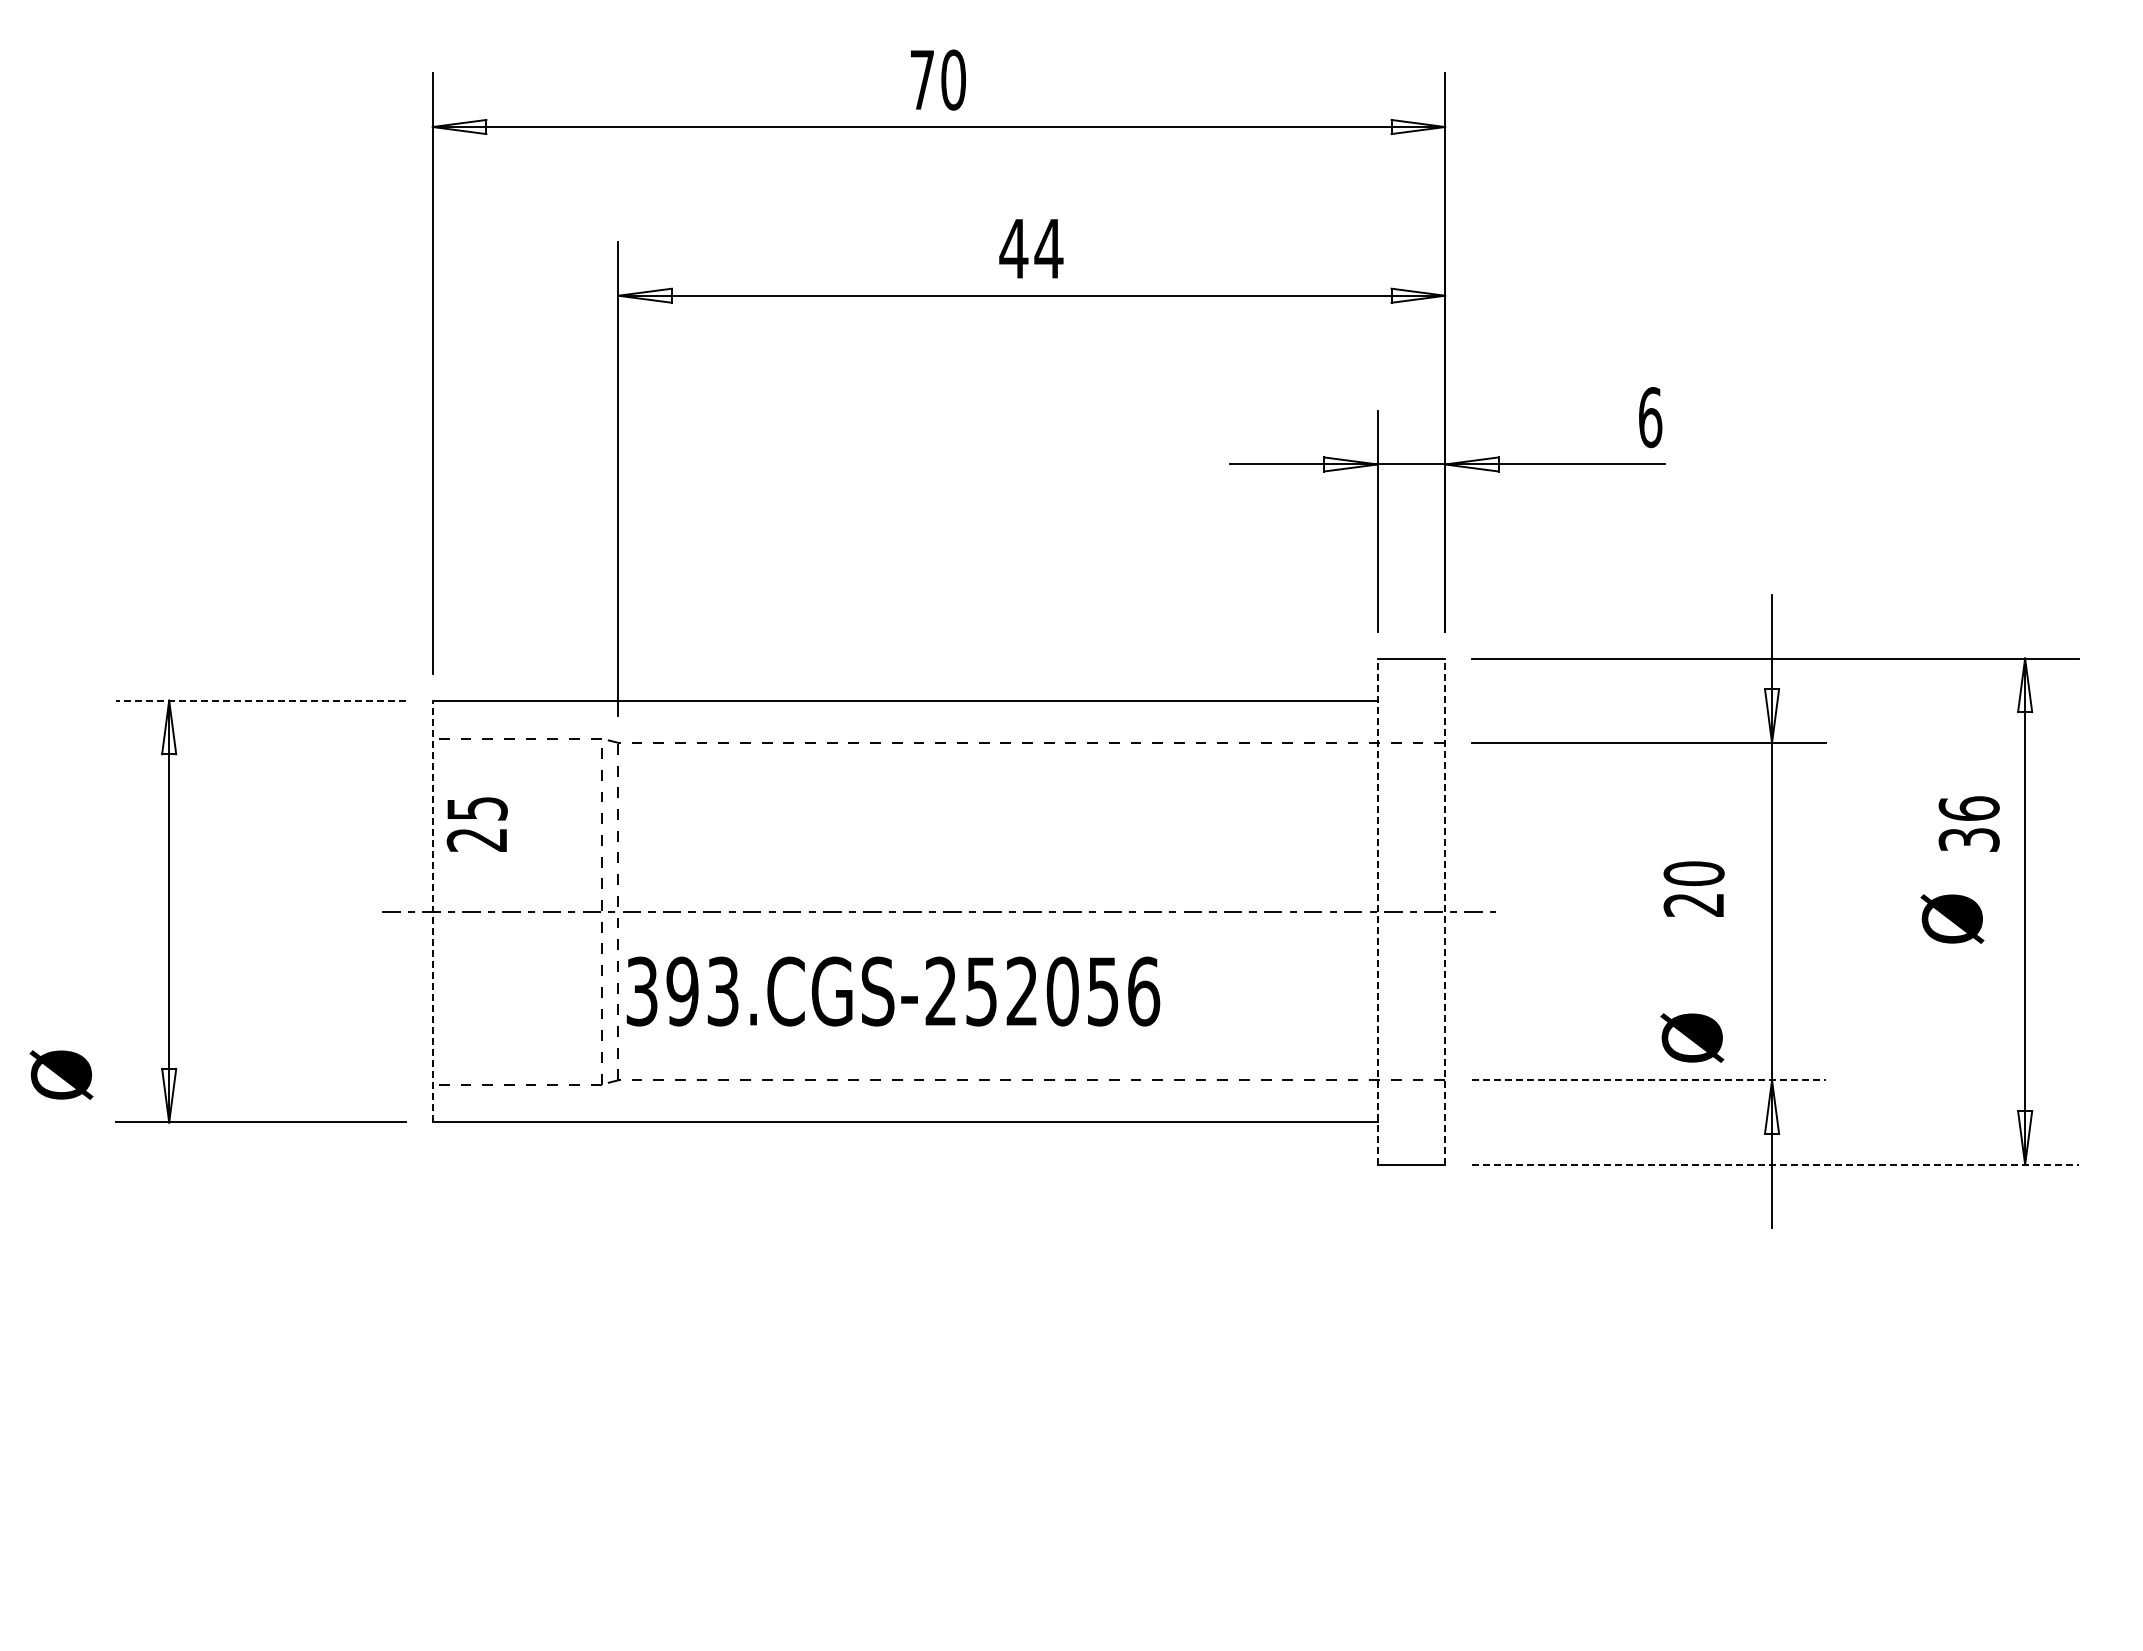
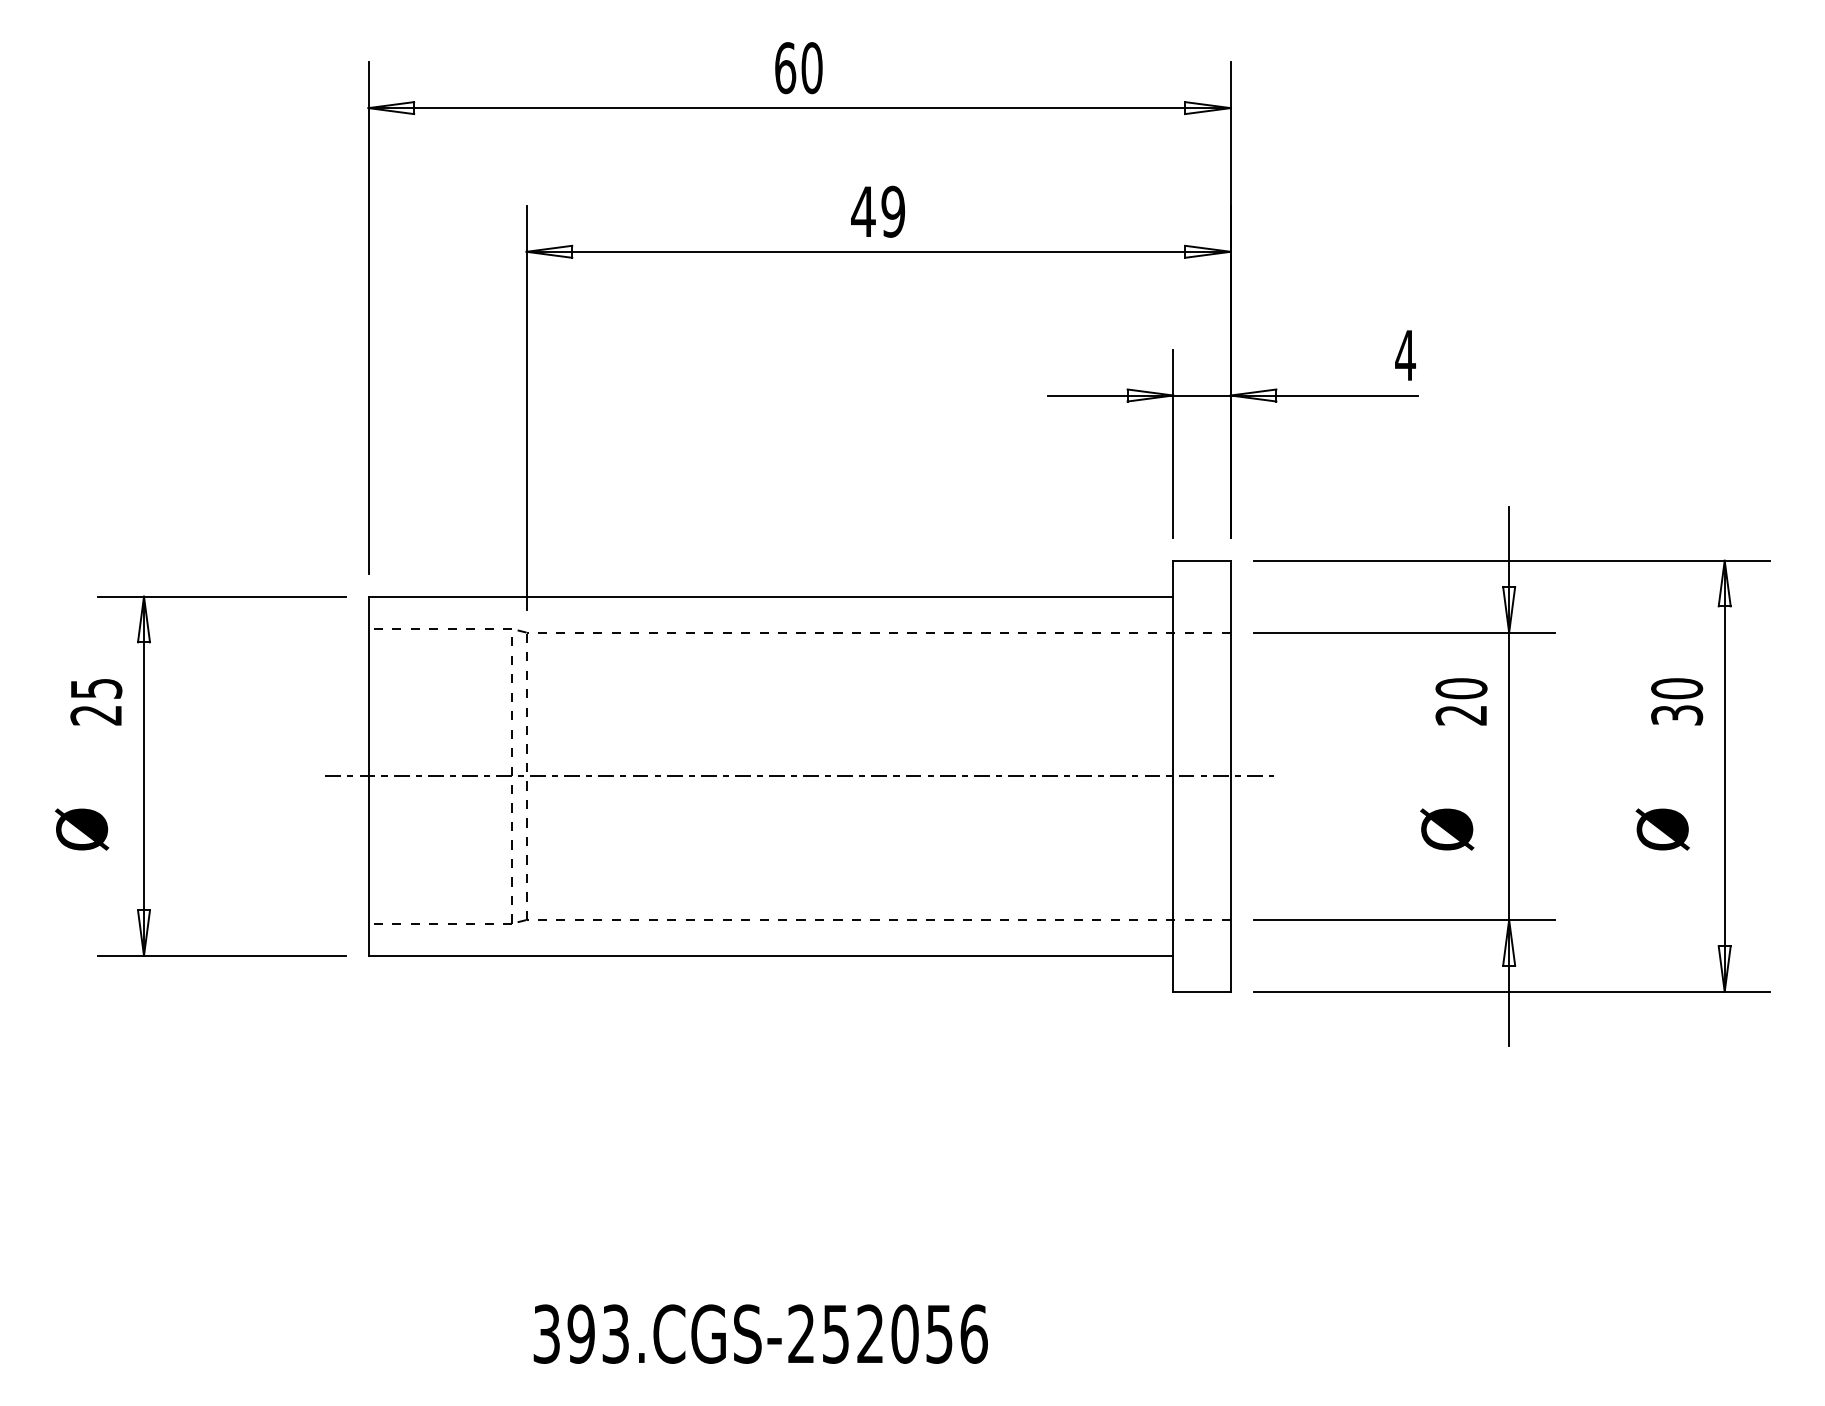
text: (922, 79) -> (785, 67), 70 -> 60
text: (1048, 248) -> (892, 211), 44 -> 49
text: (1650, 417) -> (1405, 355), 6 -> 4
line: (260, 700) -> (221, 596), dashed -> solid
text: (1968, 808) -> (1676, 688), 36 -> 30
text: (476, 824) -> (95, 702), moved
text: (1693, 888) -> (1460, 701), moved
line: (432, 911) -> (368, 776), dashed -> solid
line: (1377, 911) -> (1173, 776), dashed -> solid
line: (1445, 911) -> (1231, 776), dashed -> solid
text: (1952, 918) -> (1662, 829), moved
text: (893, 991) -> (760, 1334), moved
text: (1692, 1037) -> (1447, 829), moved
text: (61, 1074) -> (82, 829), moved
line: (1648, 1080) -> (1403, 920), dashed -> solid
line: (1775, 1164) -> (1512, 991), dashed -> solid

